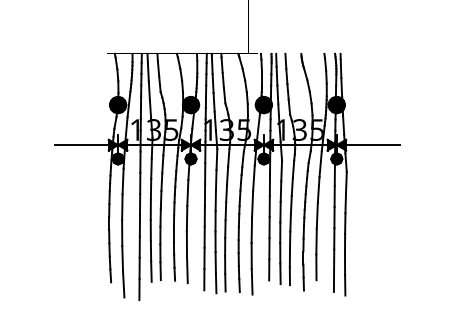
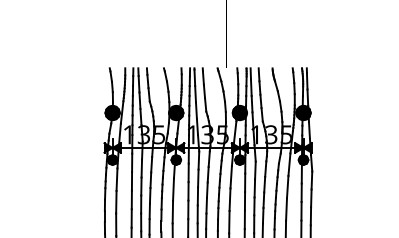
line: (81, 145) -> (80, 148), removed
line: (373, 145) -> (335, 148), removed

